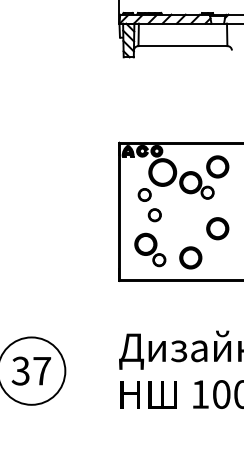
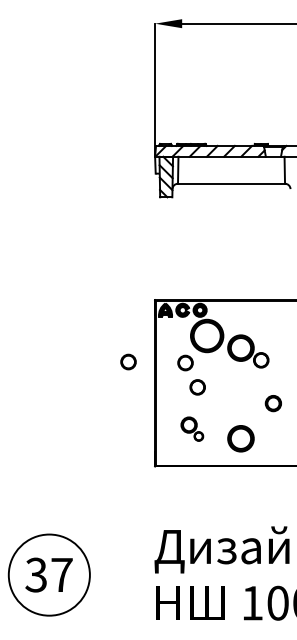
part: (217, 166) -> (273, 328), removed
part: (97, 193) -> (128, 361), added
part: (217, 228) -> (273, 403), size x0.6
part: (150, 249) -> (192, 428), size x0.6

